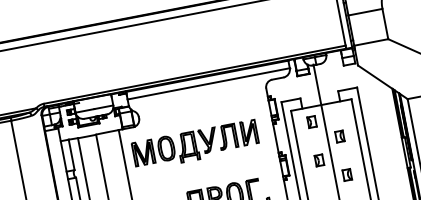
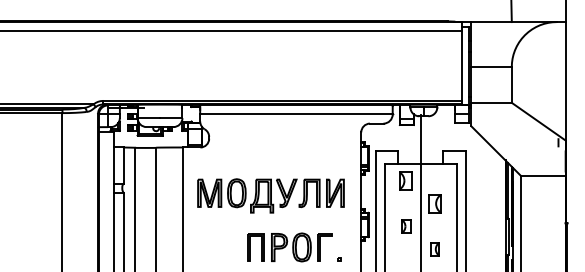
part: (312, 121) -> (406, 180), size x1.4
part: (339, 136) -> (434, 203), size x1.4
part: (195, 145) -> (270, 195), moved

